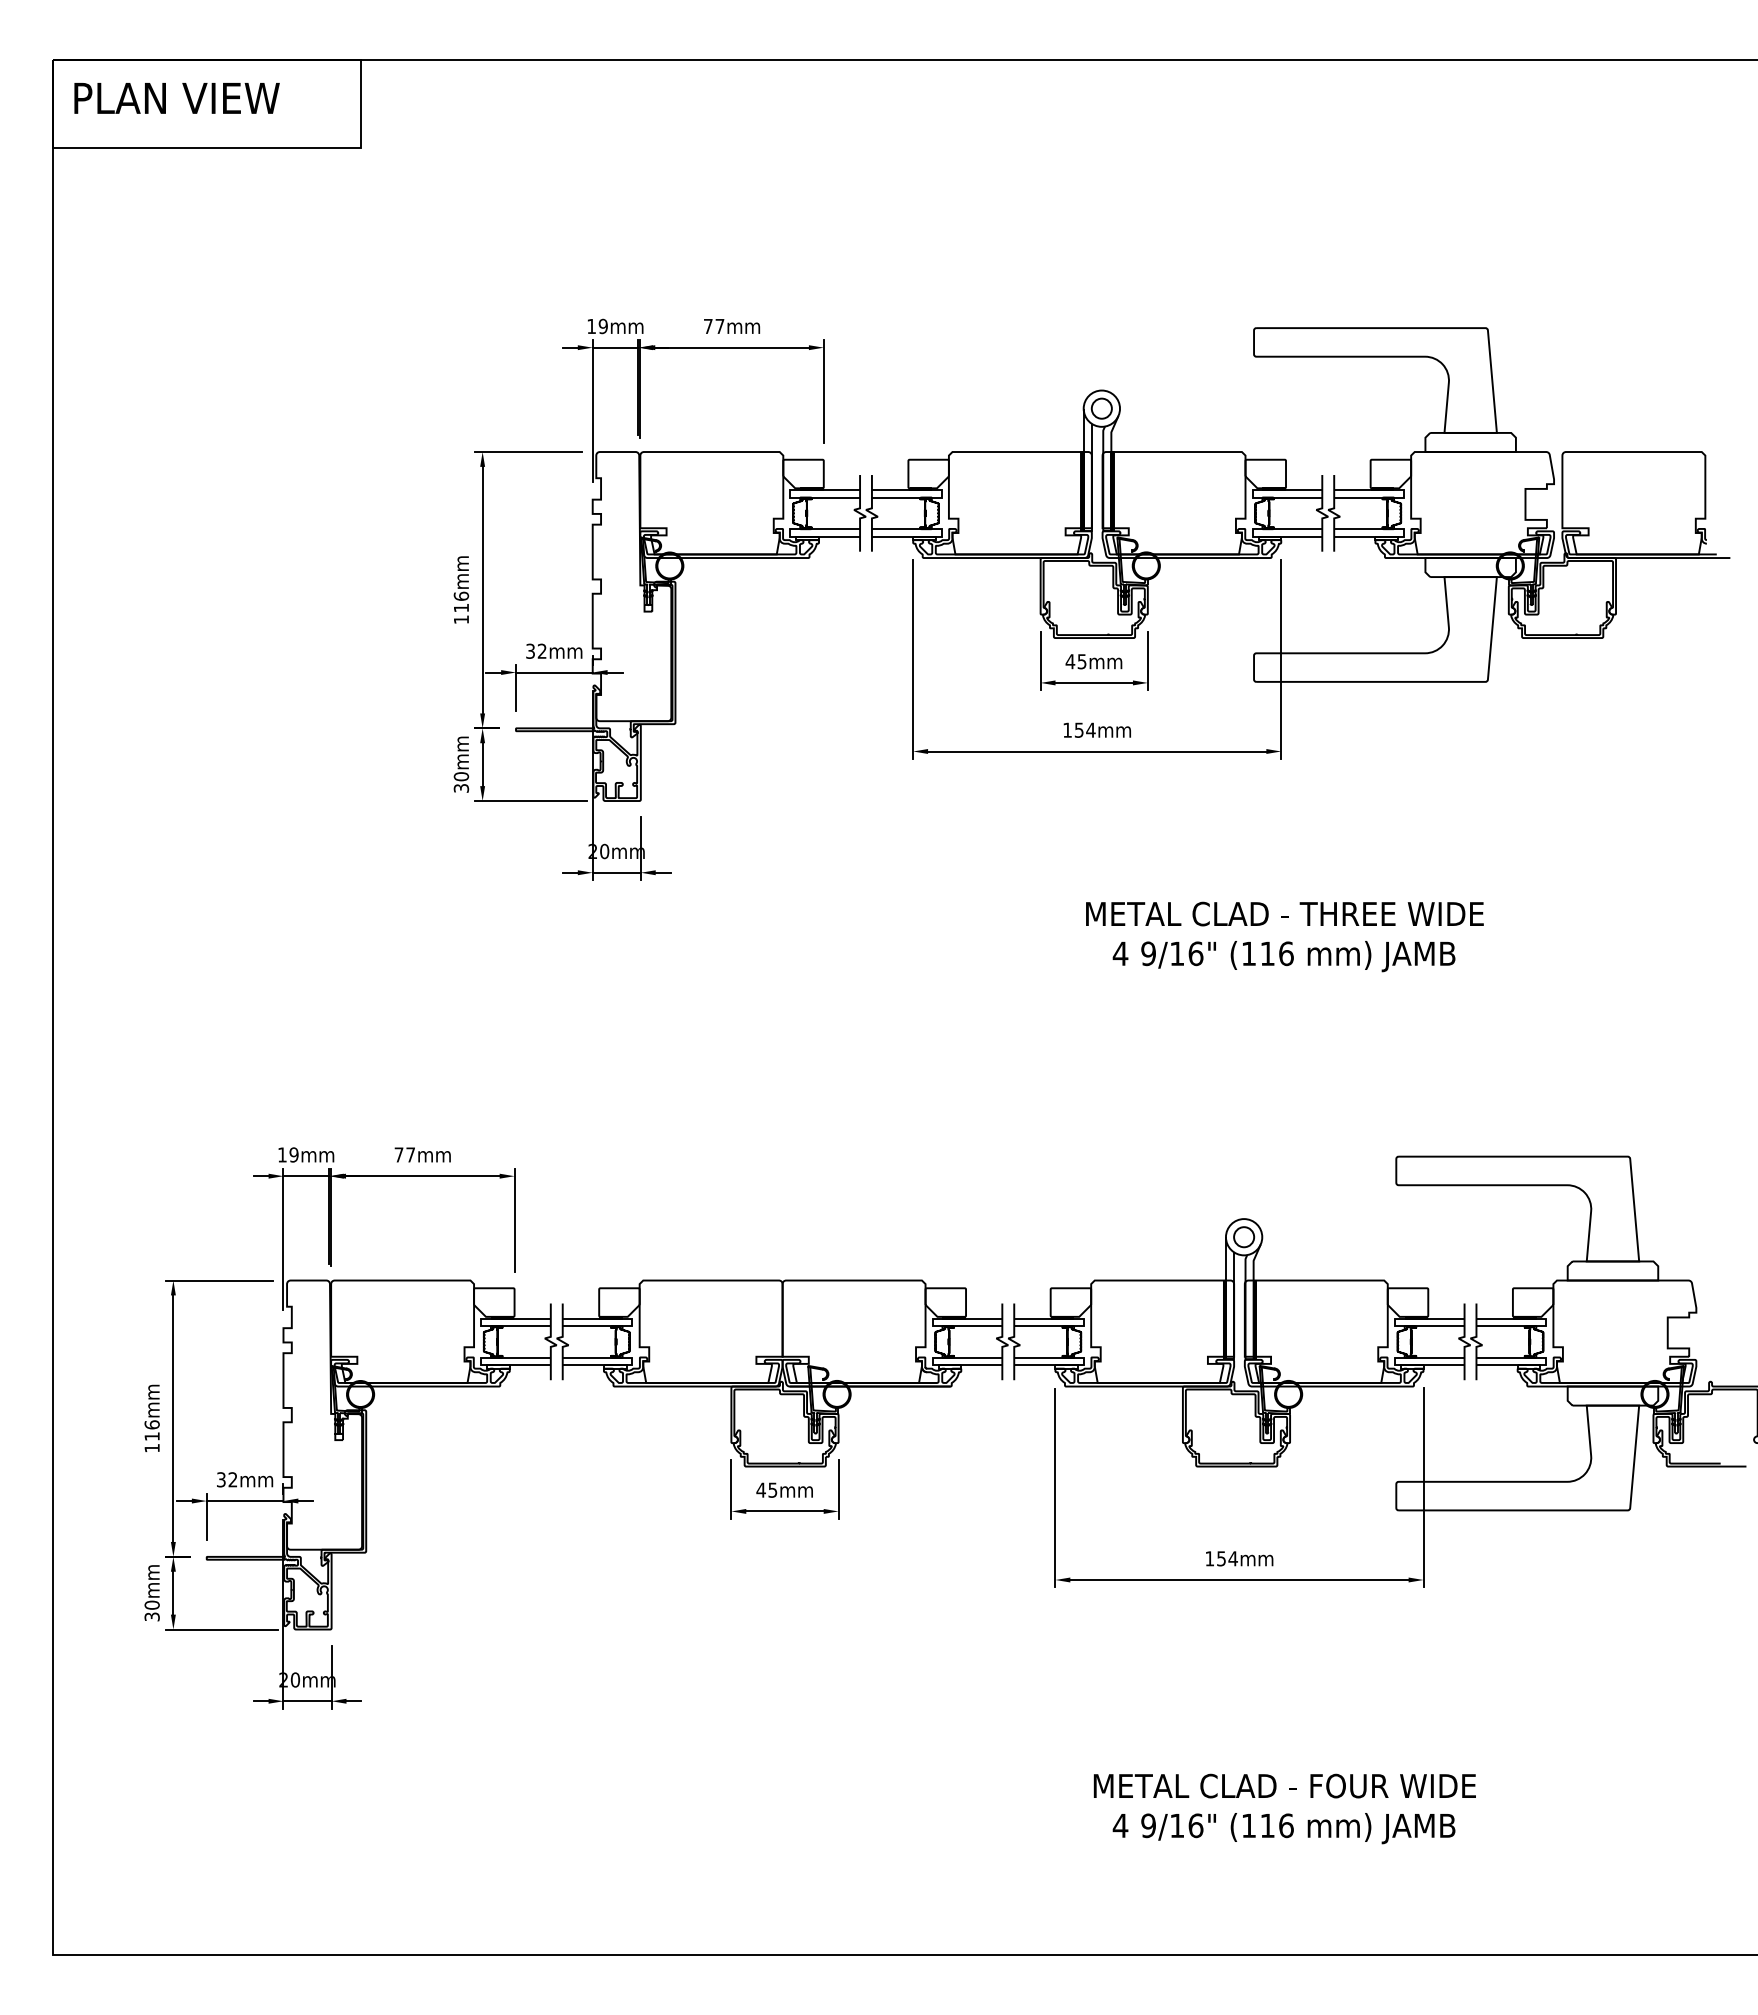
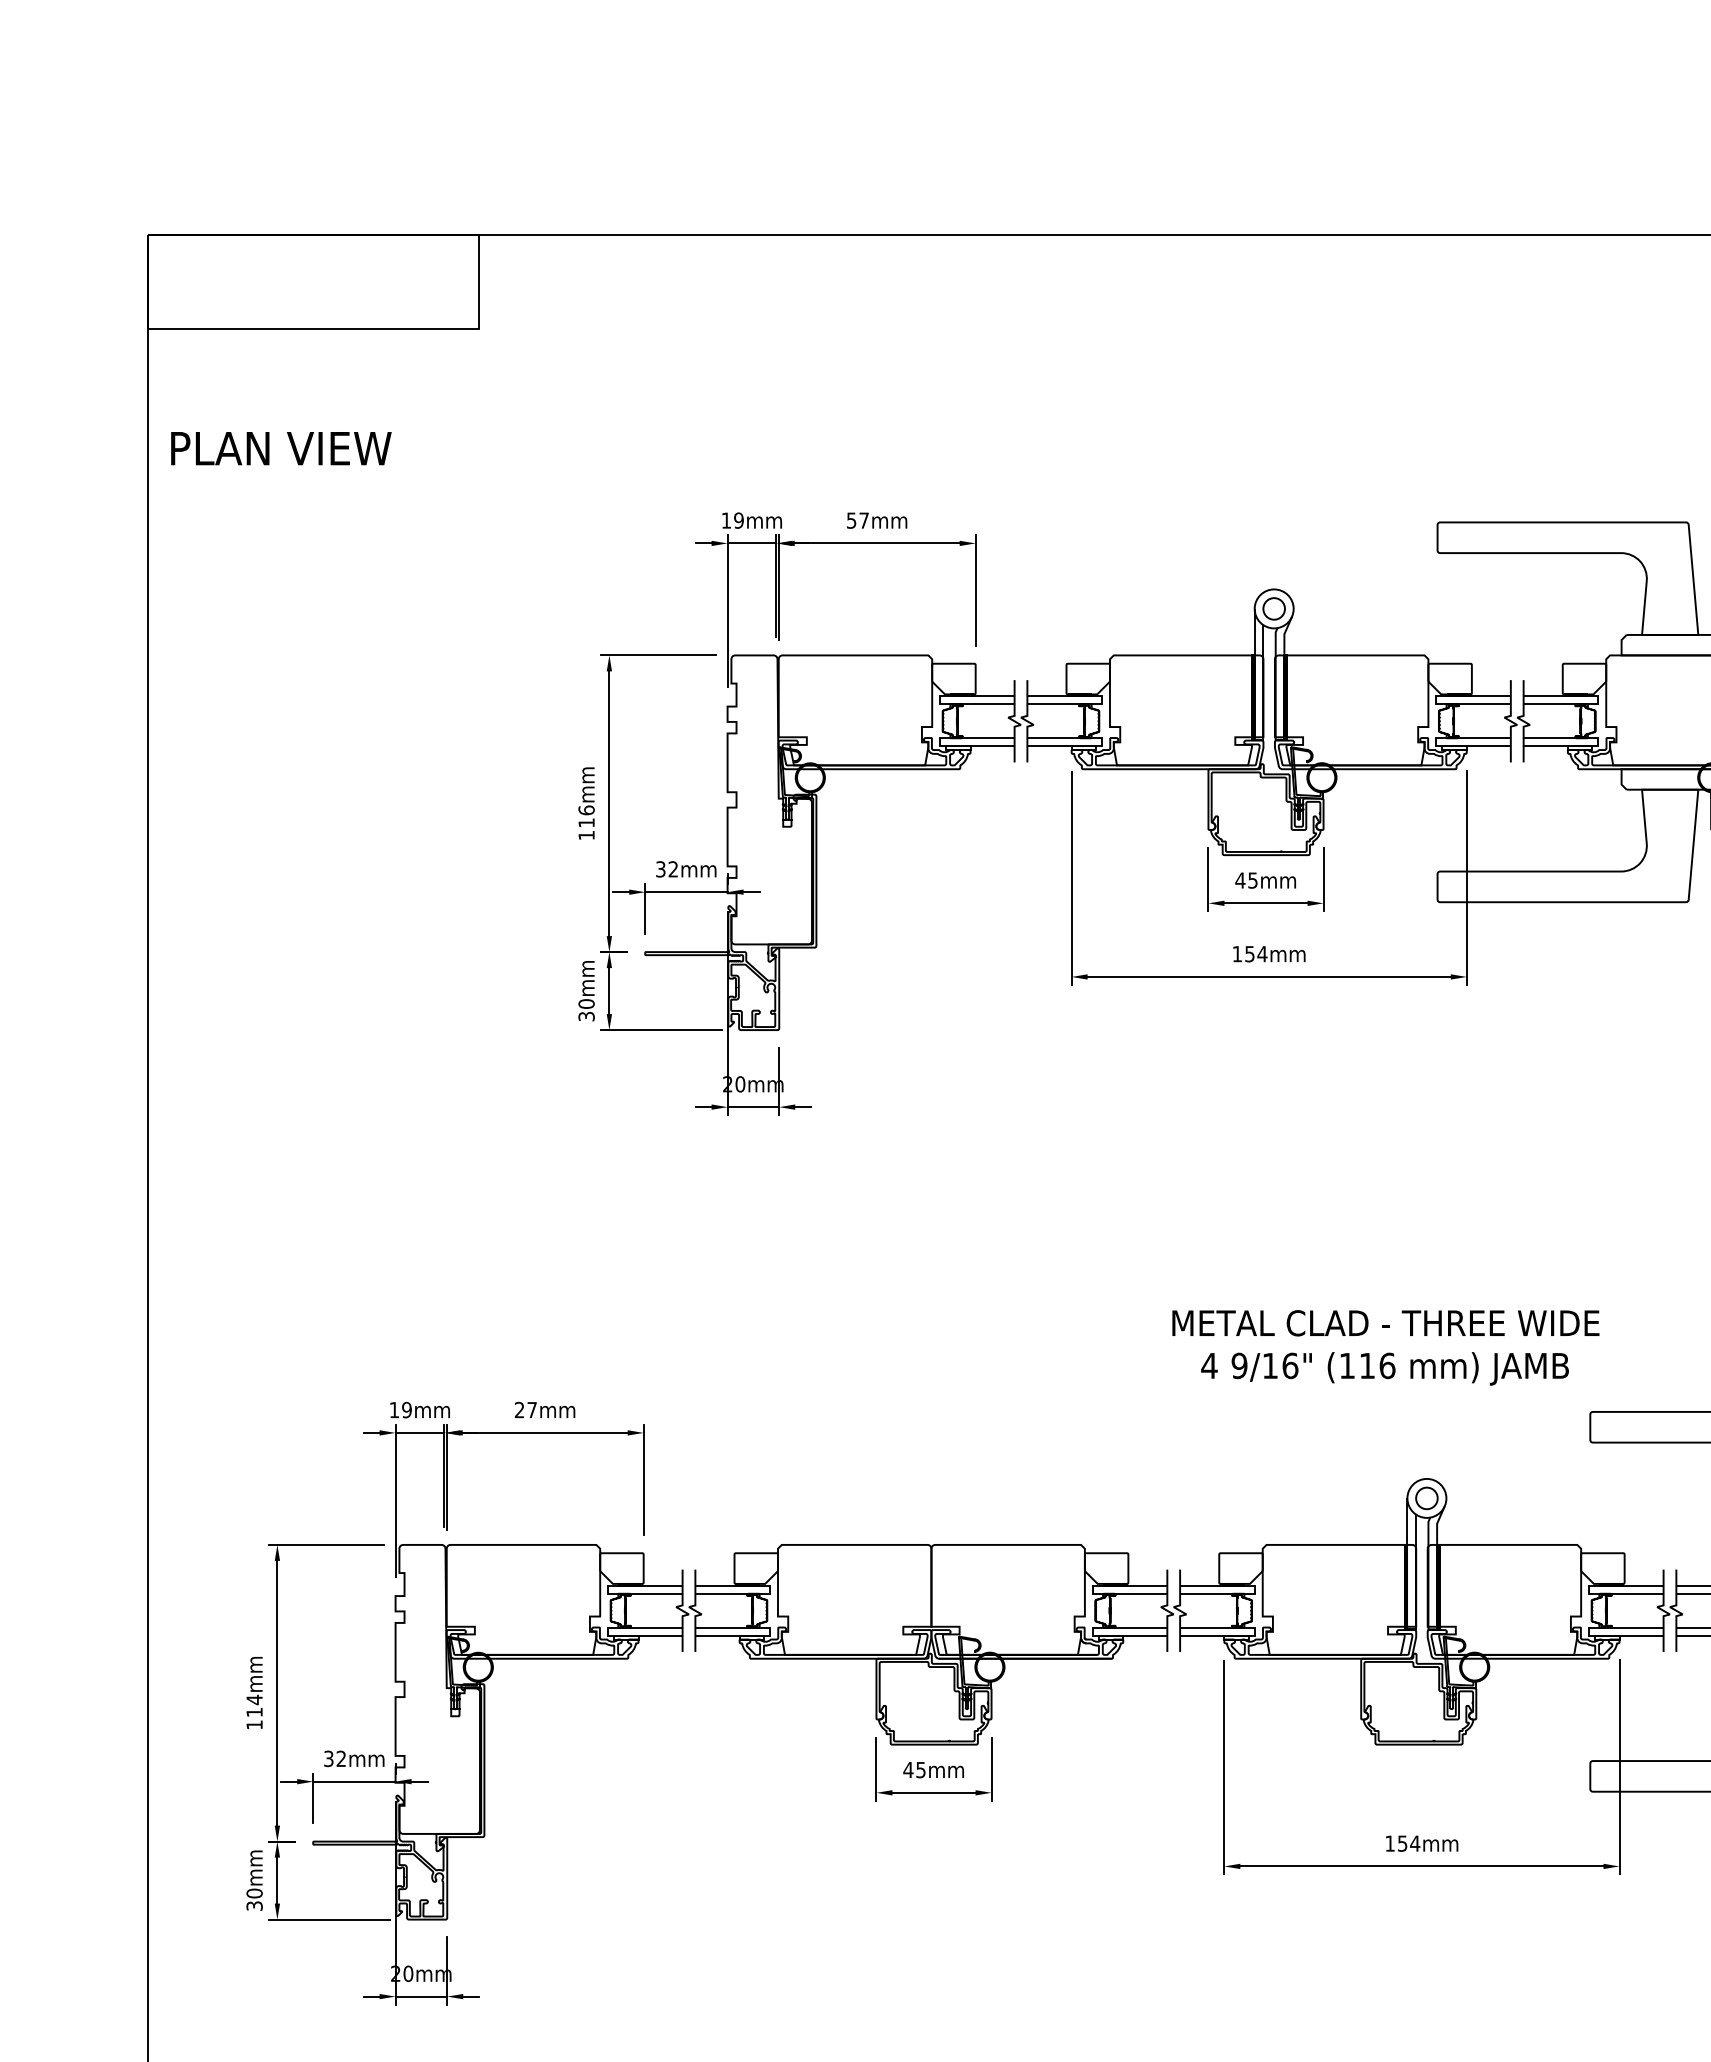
text: (176, 98) -> (280, 448), moved
text: (708, 326) -> (851, 520), 77mm -> 57mm
text: (1284, 936) -> (1385, 1347), moved
text: (398, 1154) -> (519, 1409), 77mm -> 27mm
text: (151, 1424) -> (253, 1699), 116mm -> 114mm

